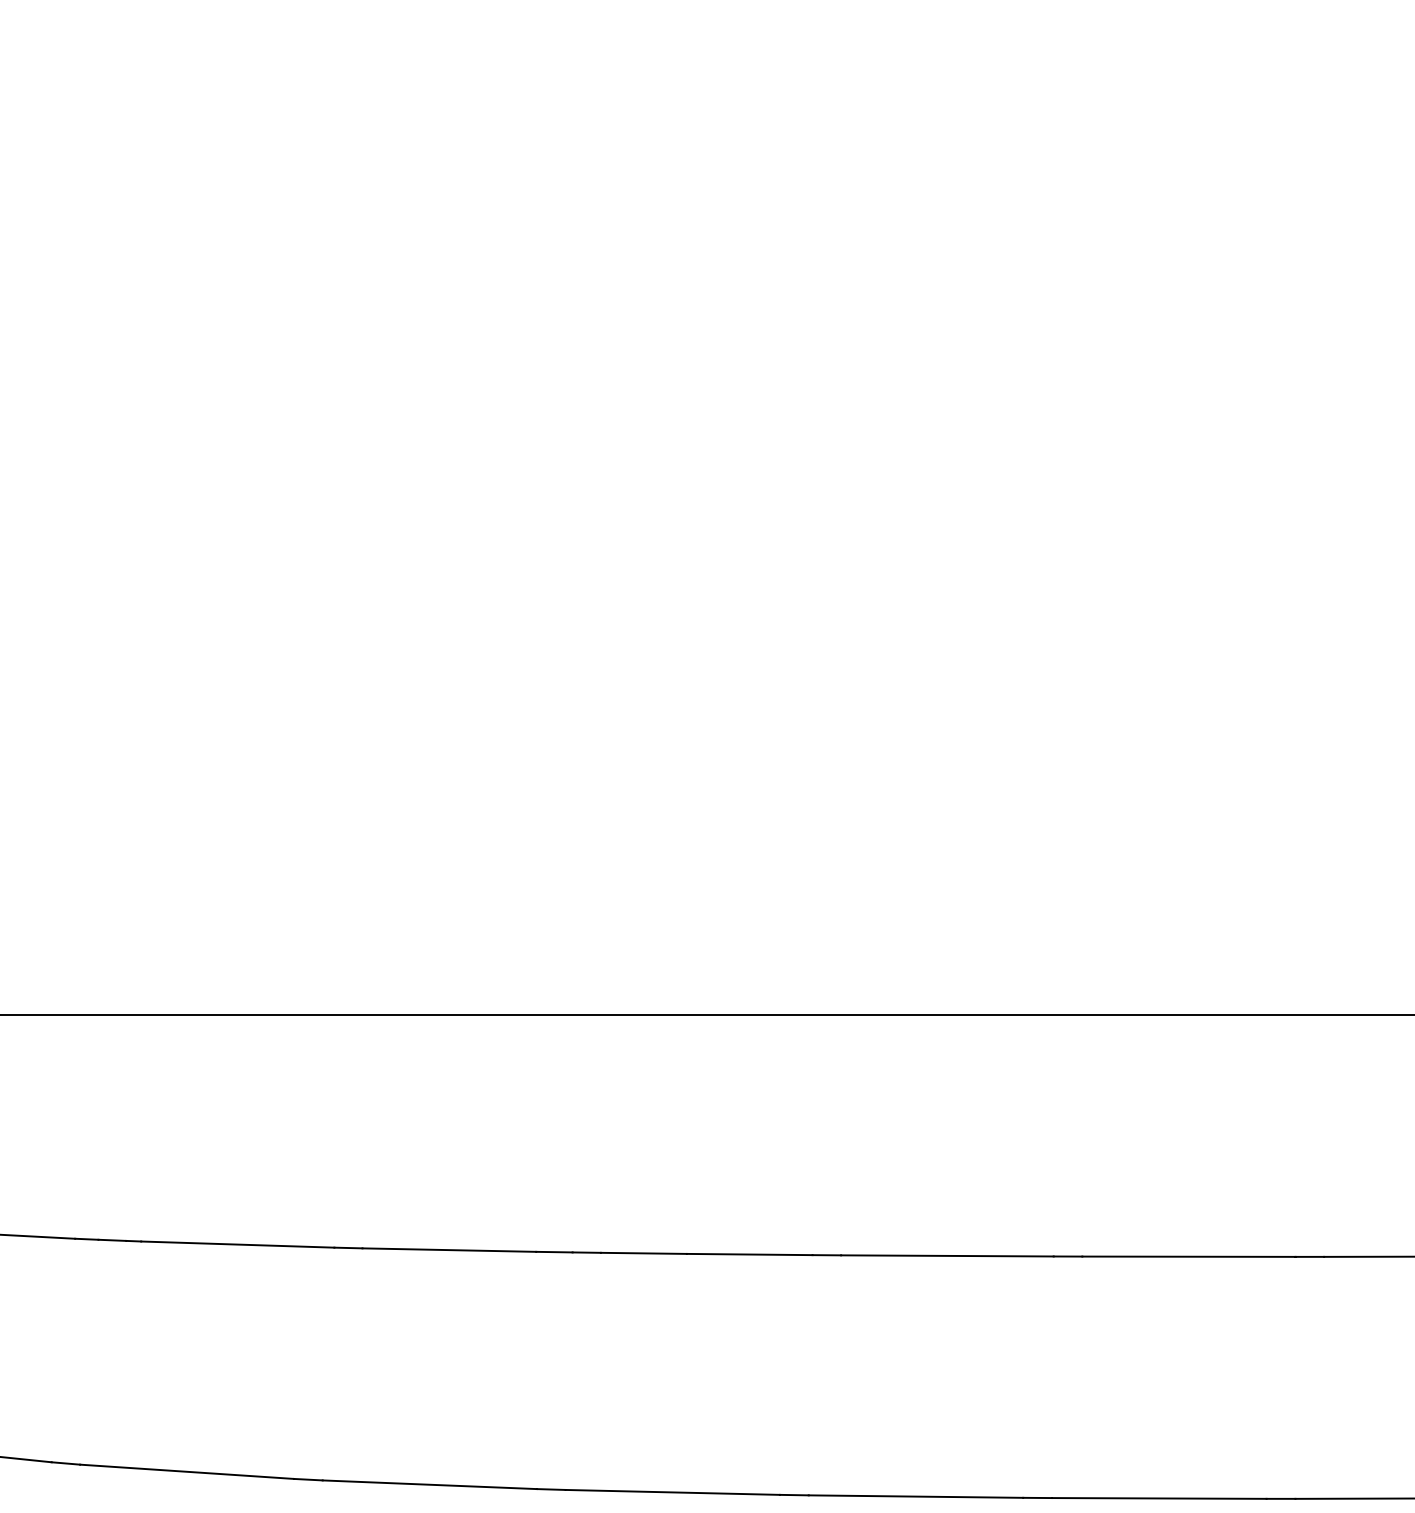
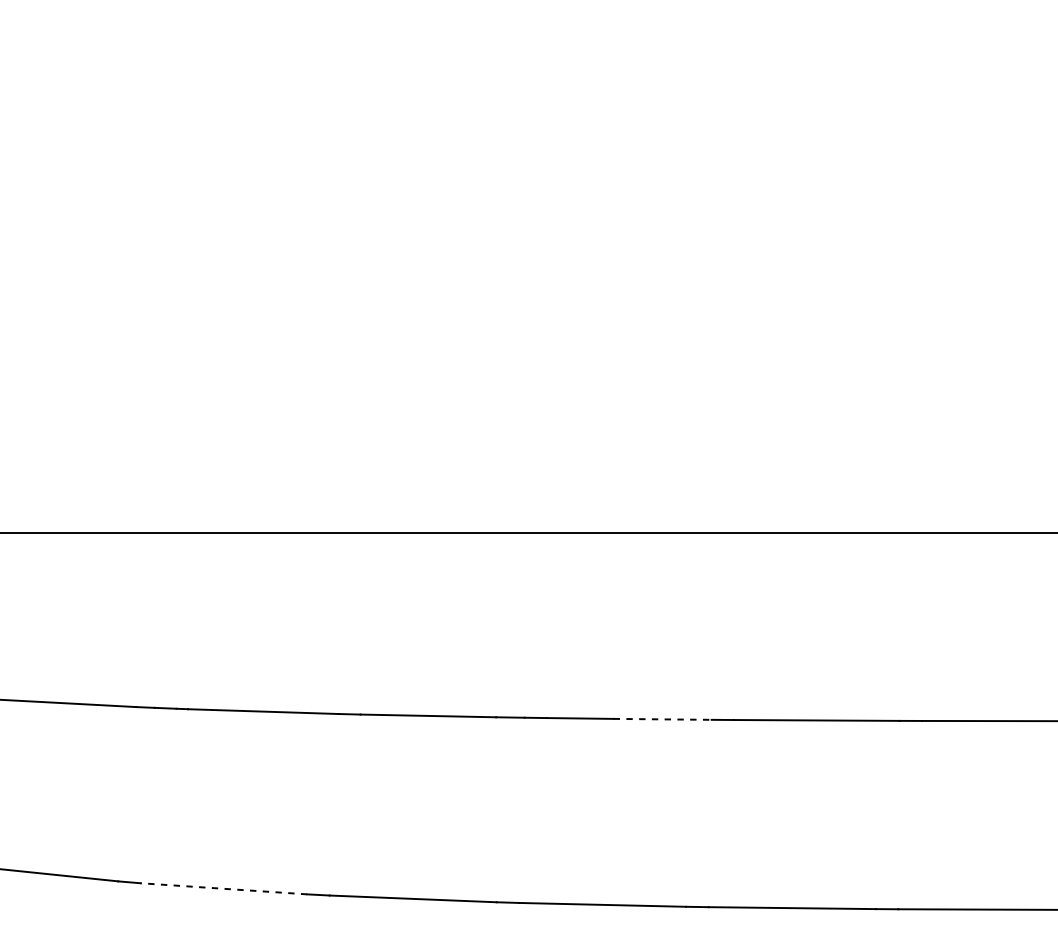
line: (749, 1254) -> (662, 719), solid -> dashed
line: (186, 1471) -> (223, 888), solid -> dashed

